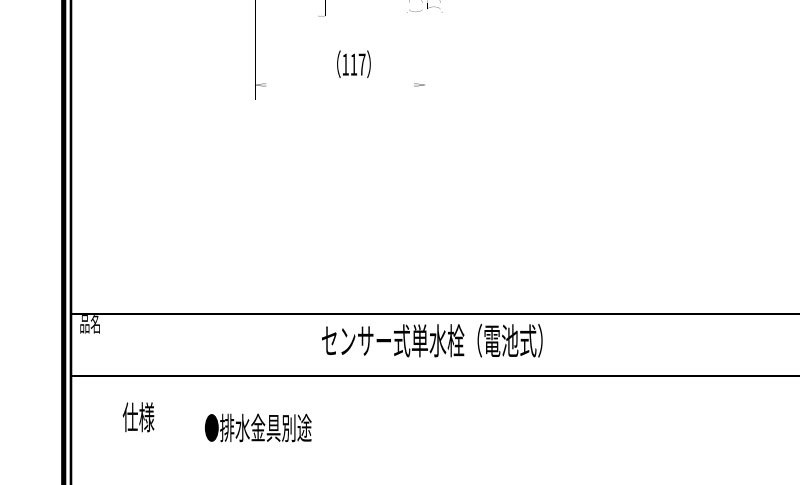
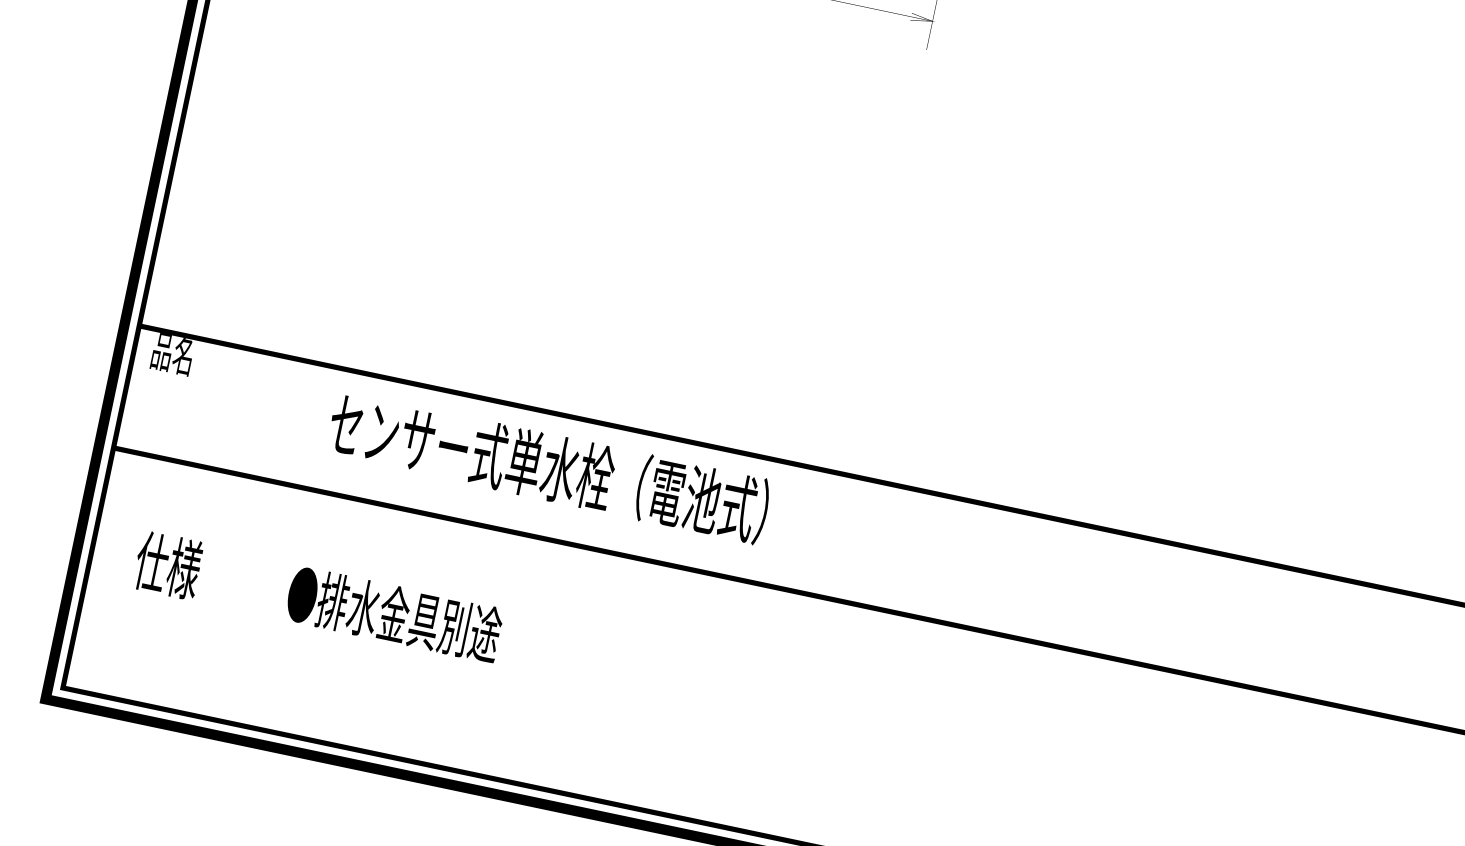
text: (432, 340) -> (549, 467), moved
text: (138, 417) -> (168, 565), moved
text: (258, 427) -> (394, 613), moved

